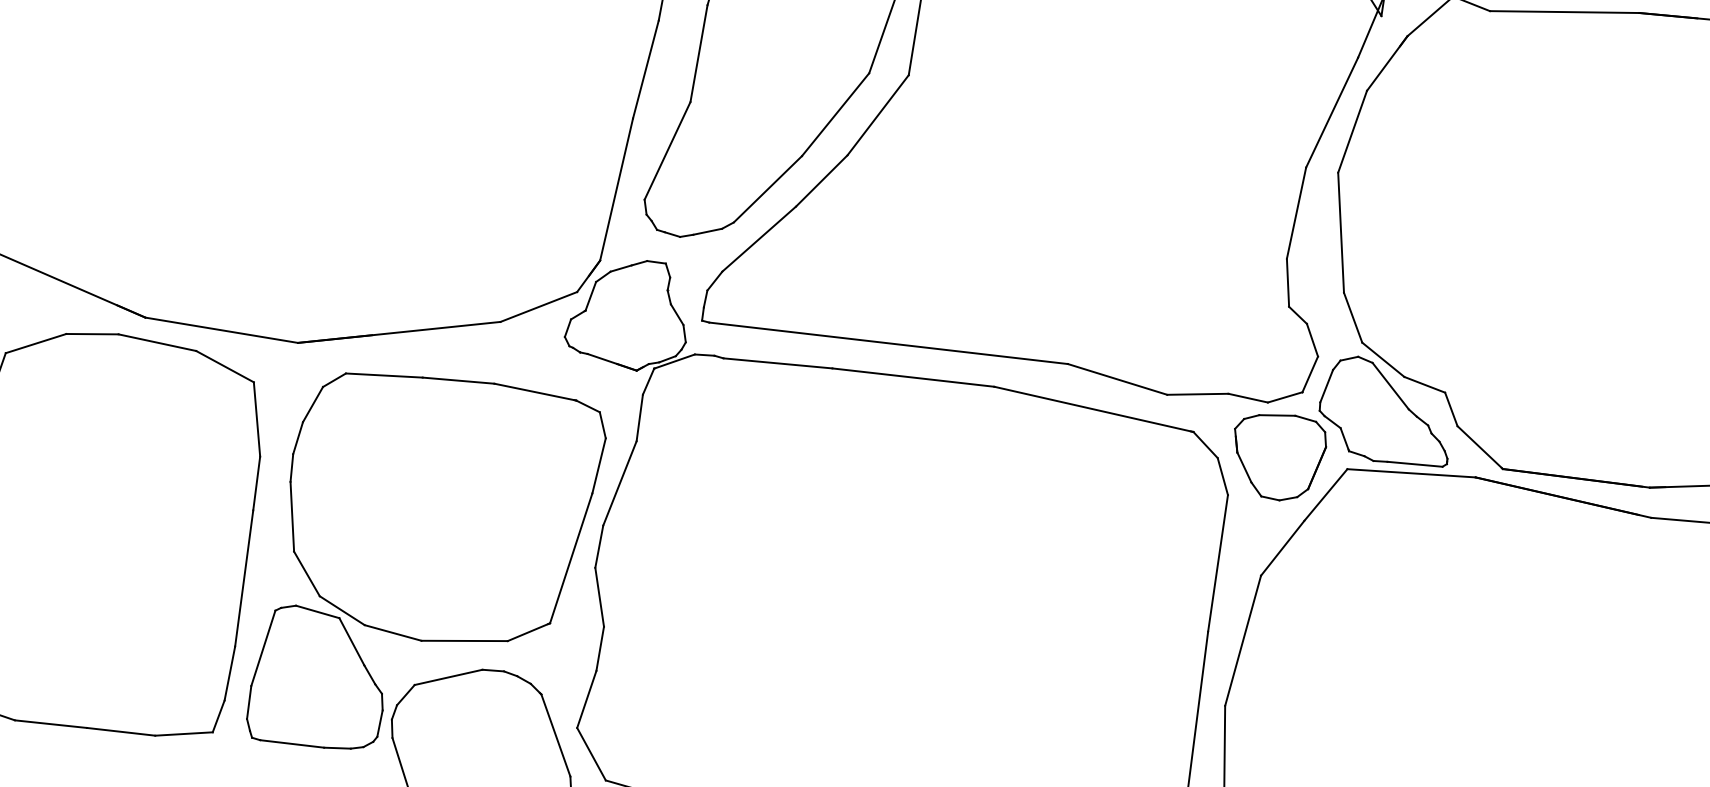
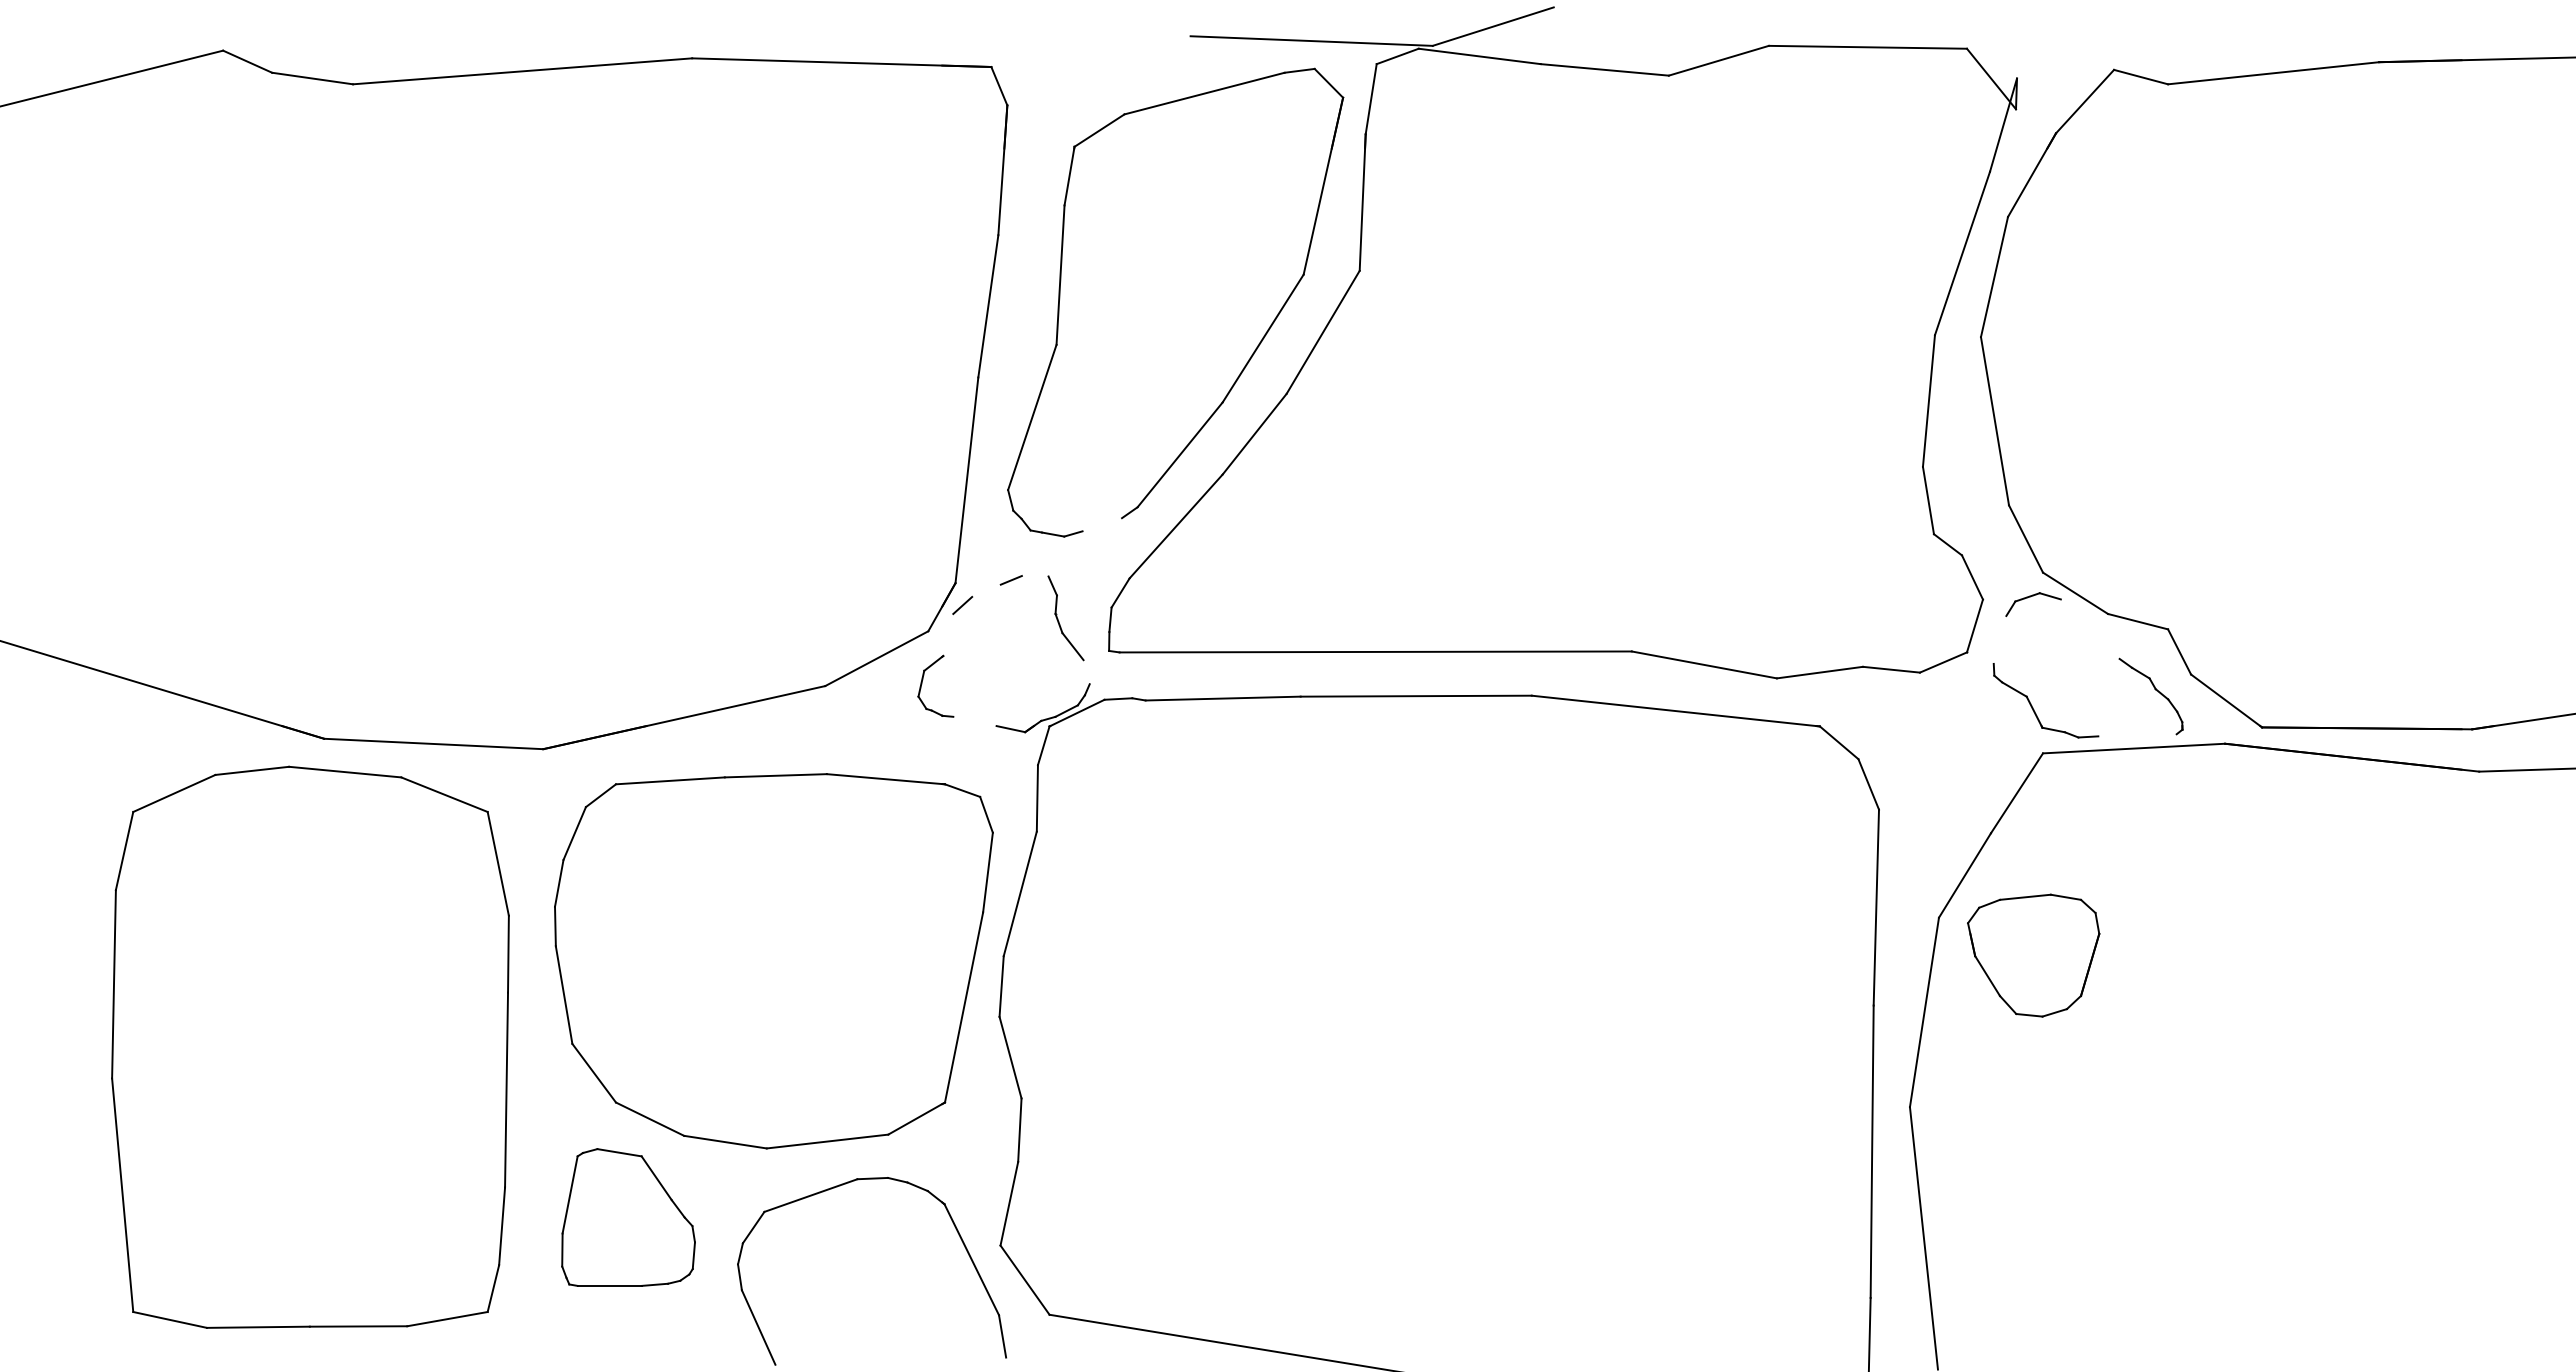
line: (707, 231) -> (1102, 524), removed
line: (655, 262) -> (1034, 576), removed
line: (621, 268) -> (986, 590), removed
line: (591, 295) -> (948, 634), removed
line: (684, 333) -> (1086, 672), removed
line: (612, 362) -> (989, 724), removed
line: (1326, 385) -> (1999, 639), removed
line: (1390, 385) -> (2089, 628), removed
part: (1278, 456) -> (2033, 955), moved
line: (1415, 464) -> (2137, 735), removed
part: (319, 677) -> (628, 1217), size x0.7

